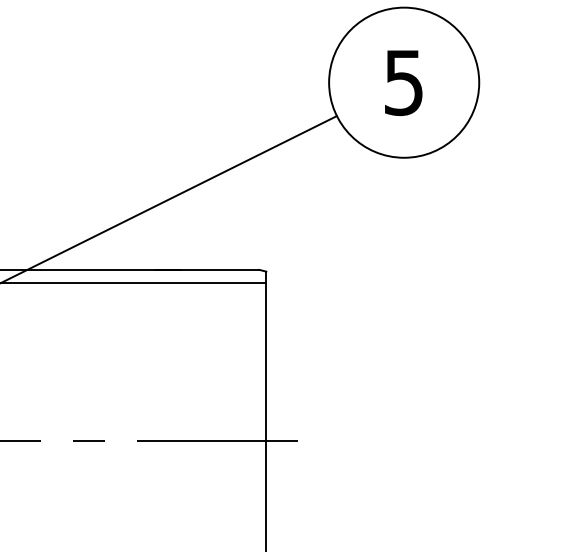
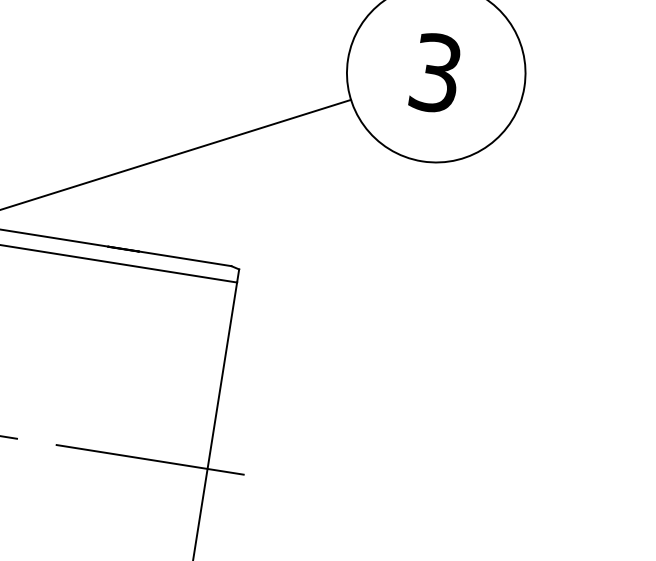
text: (403, 82) -> (435, 72), 5 -> 3

